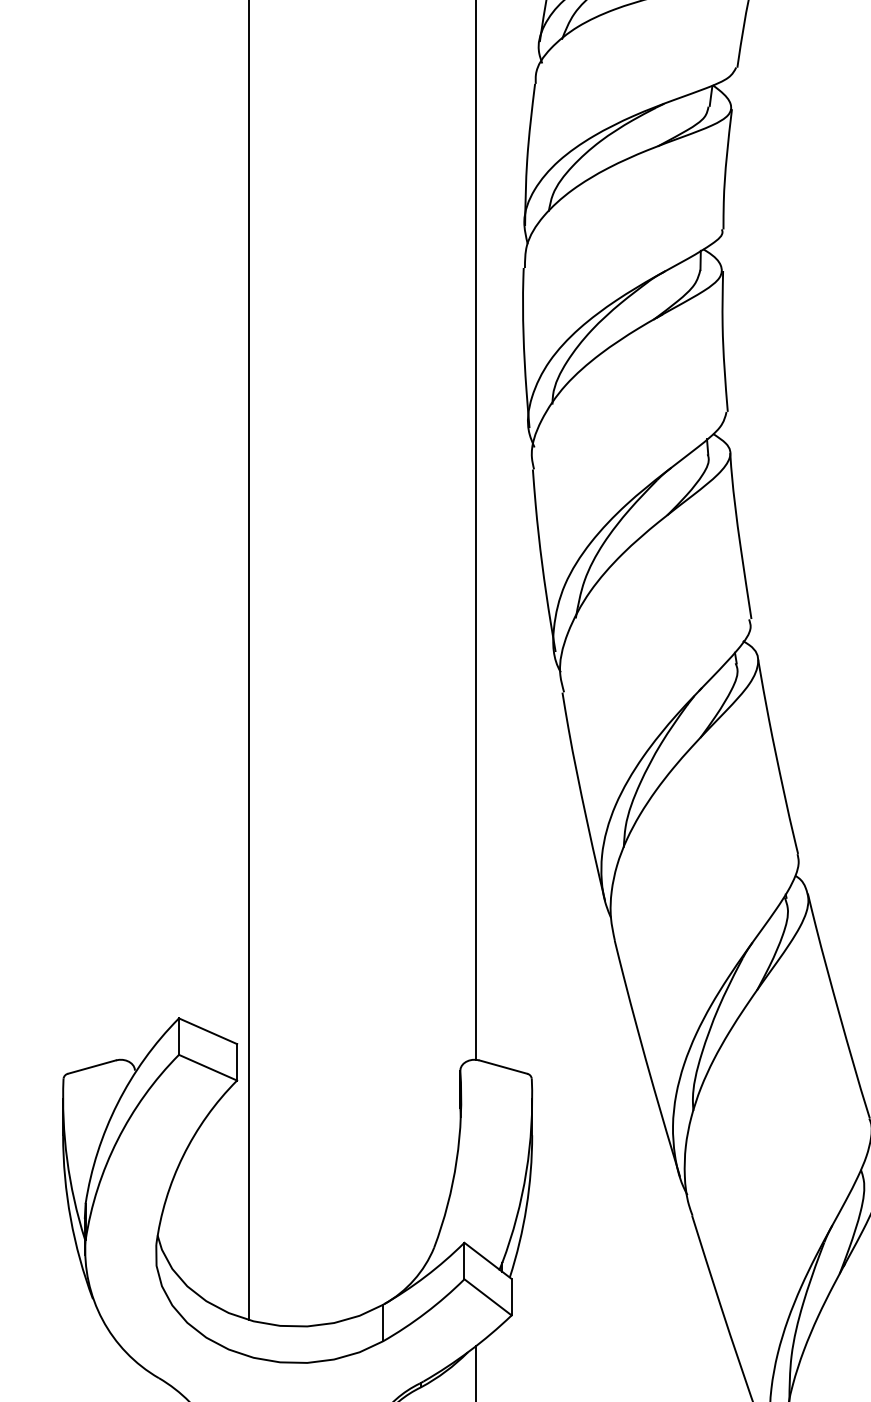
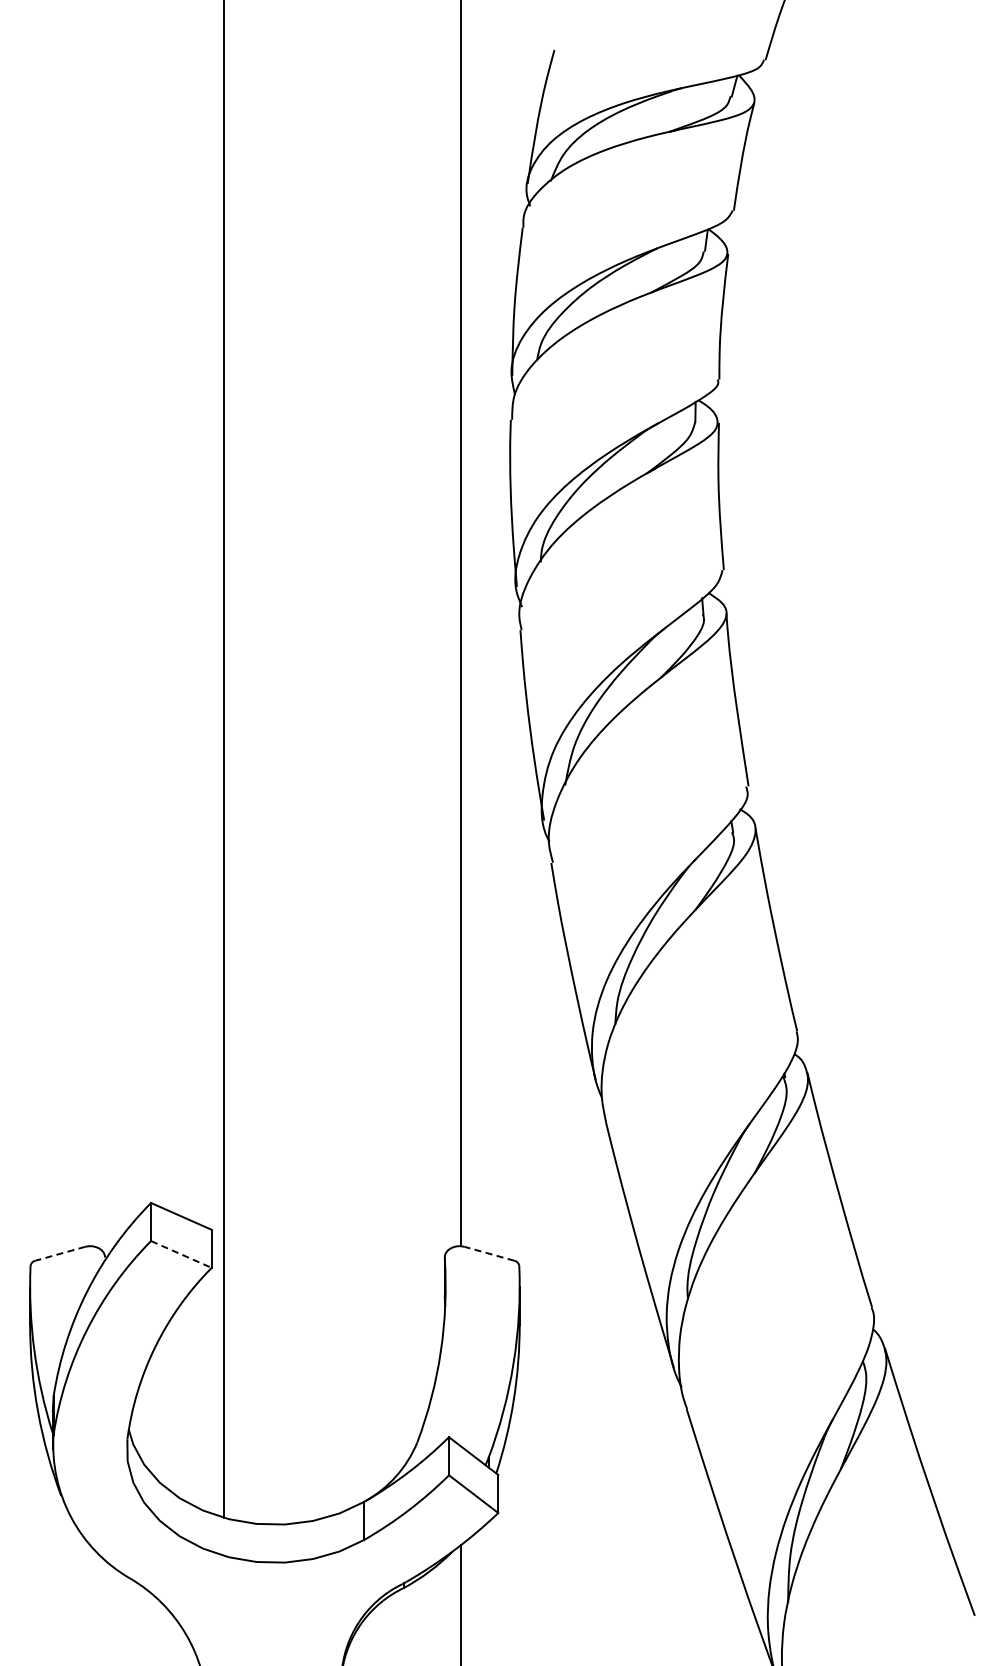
line: (92, 1066) -> (60, 1253), solid -> dashed
line: (503, 1066) -> (489, 1253), solid -> dashed
line: (208, 1067) -> (181, 1254), solid -> dashed

